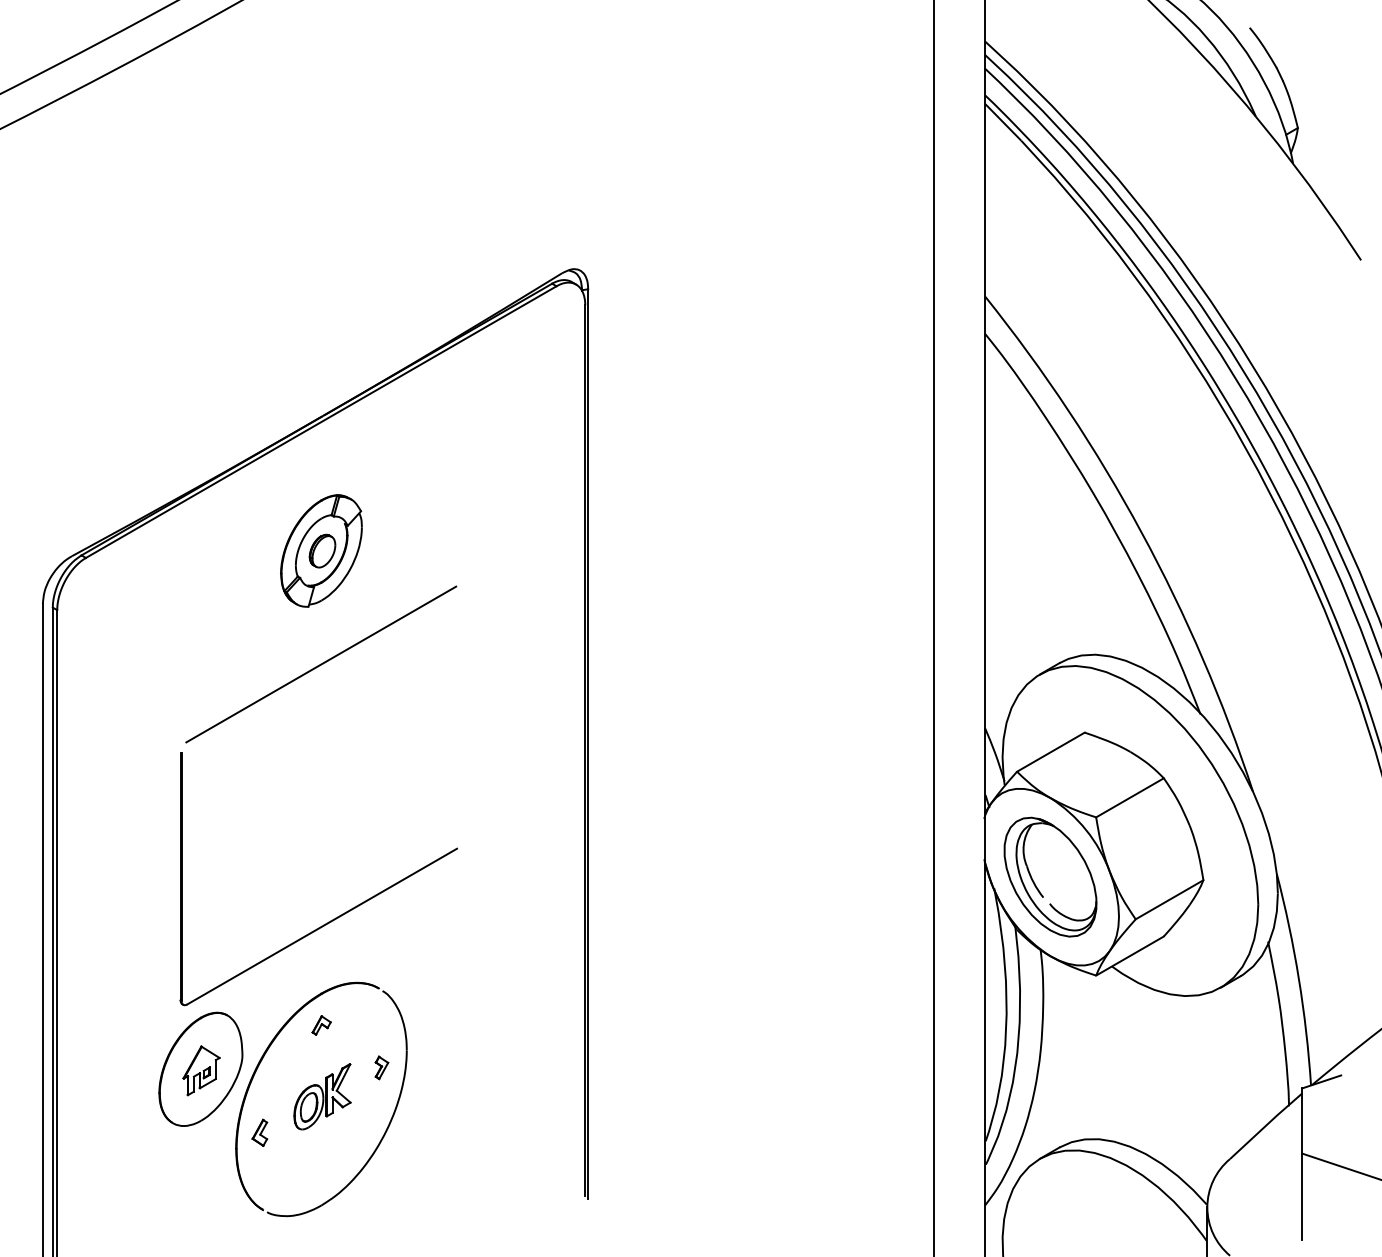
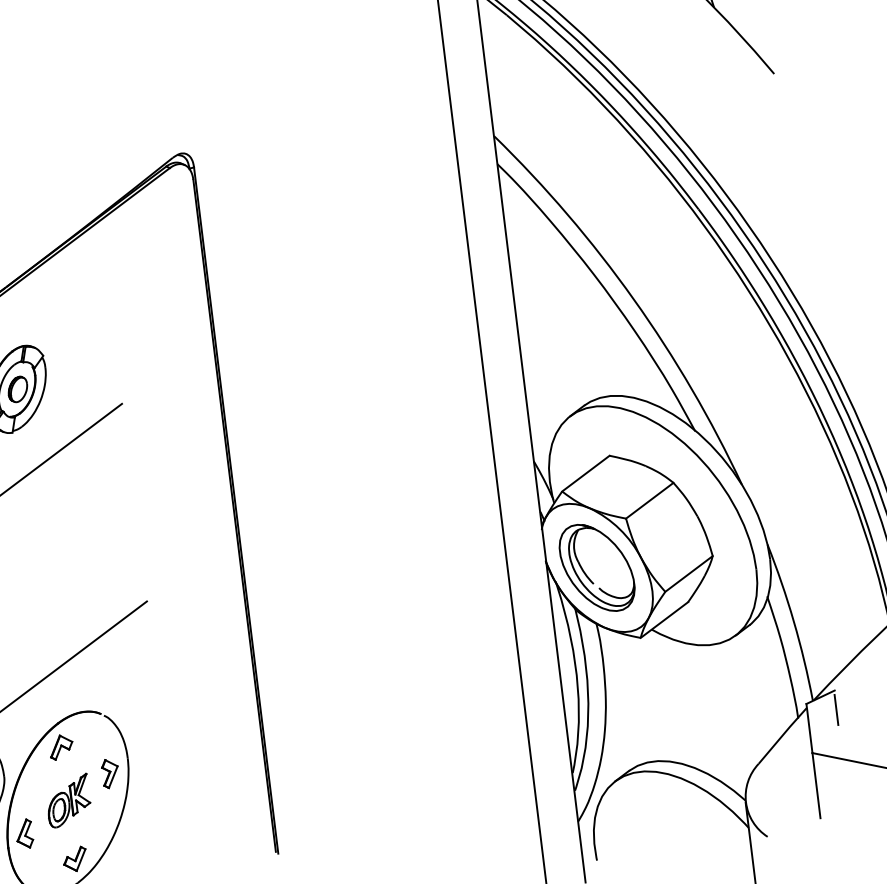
part: (321, 1025) -> (61, 747), size x1.67
part: (381, 1067) -> (110, 773), size x1.67
line: (1340, 1101) -> (836, 710), added
part: (259, 1132) -> (24, 833), size x1.43
part: (321, 1173) -> (74, 858), added

